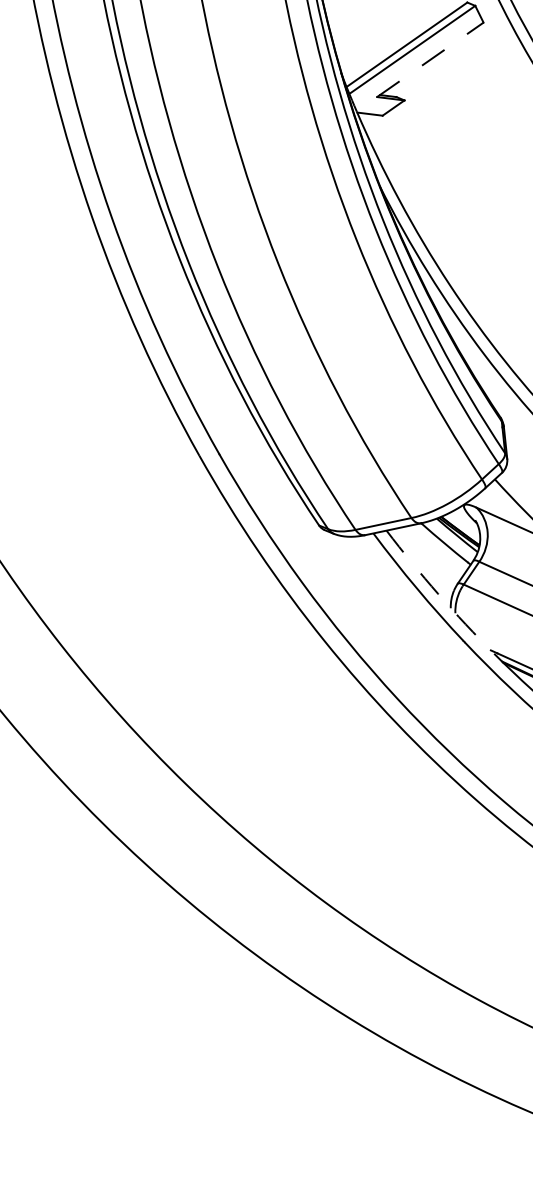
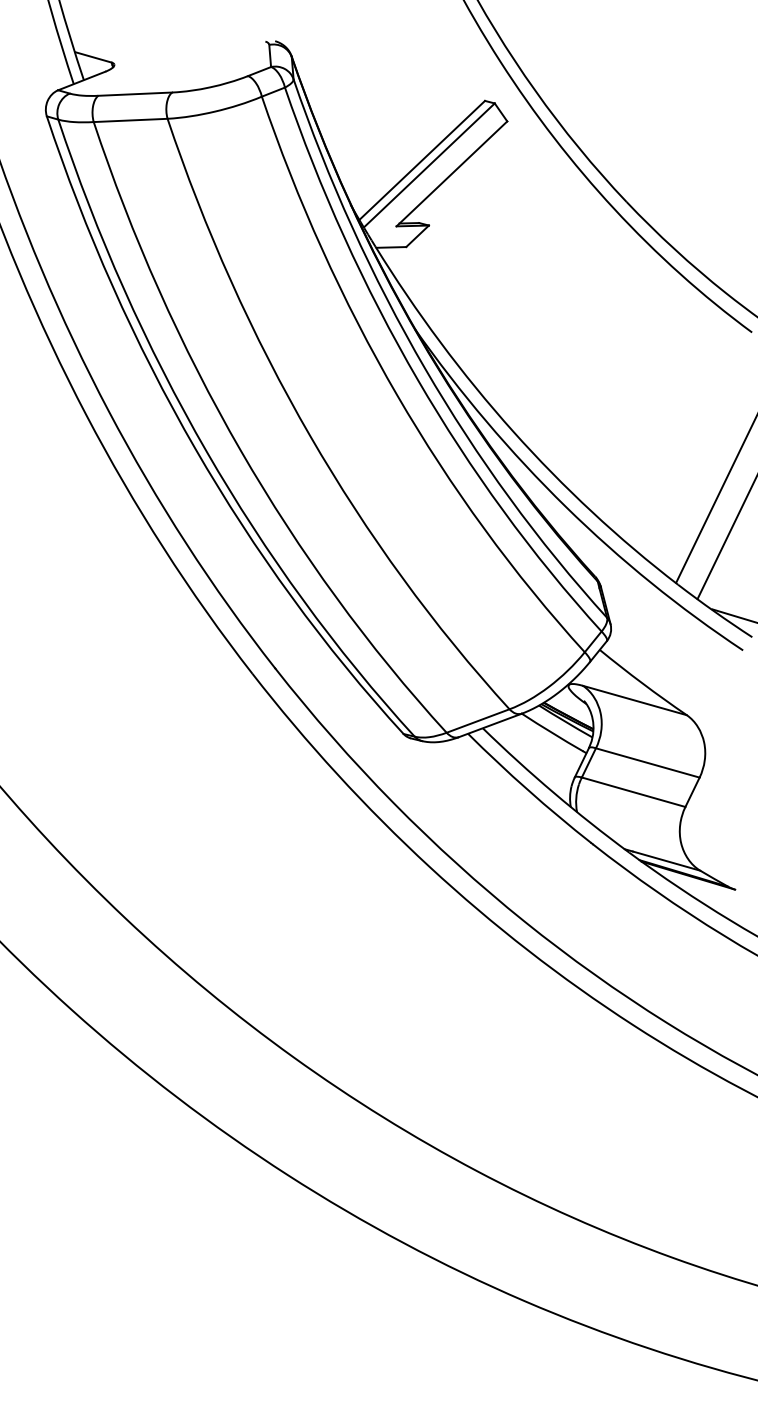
line: (430, 59) -> (452, 173), dashed -> solid
arc: (438, 593) -> (553, 792), dashed -> solid

